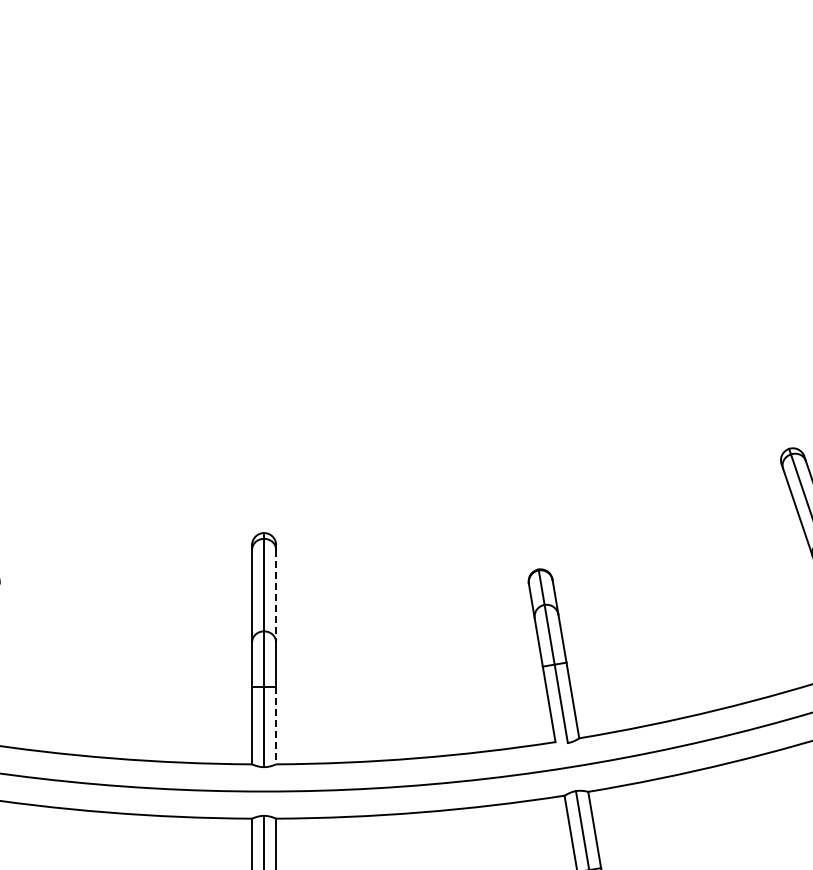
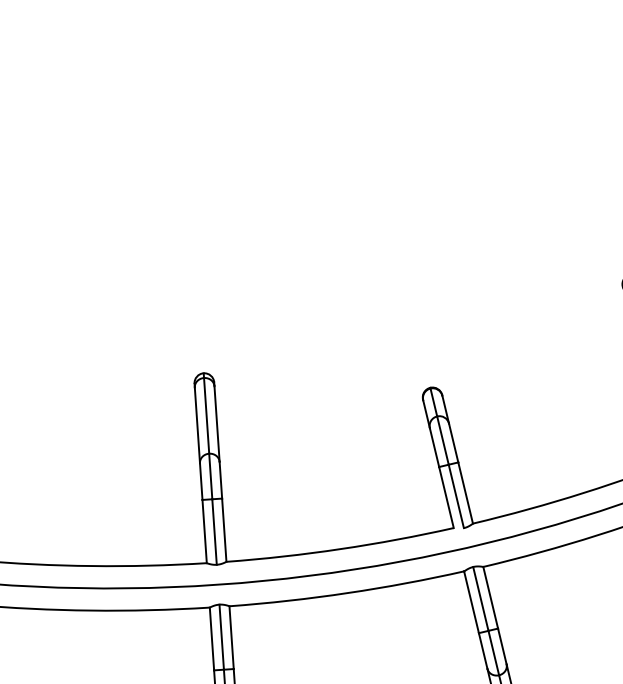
line: (276, 596) -> (217, 424), dashed -> solid
line: (276, 725) -> (224, 530), dashed -> solid

